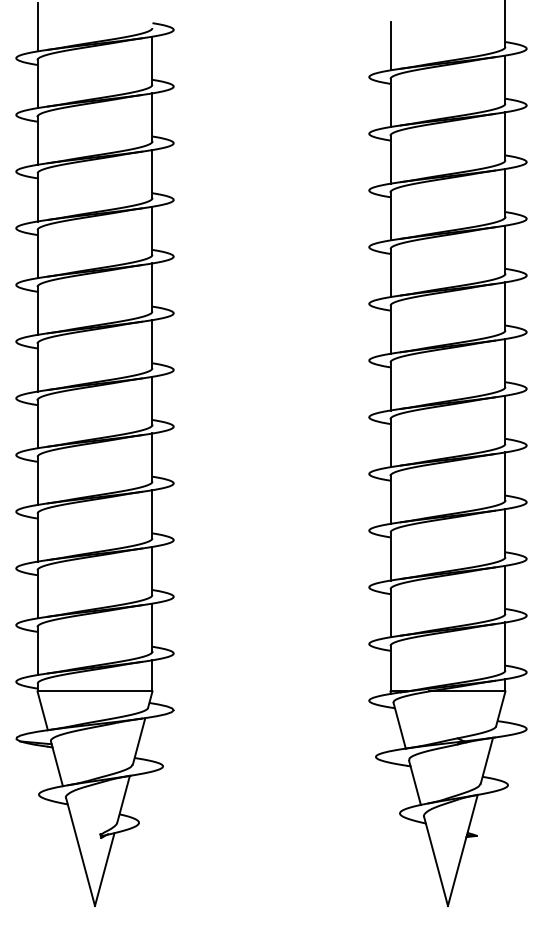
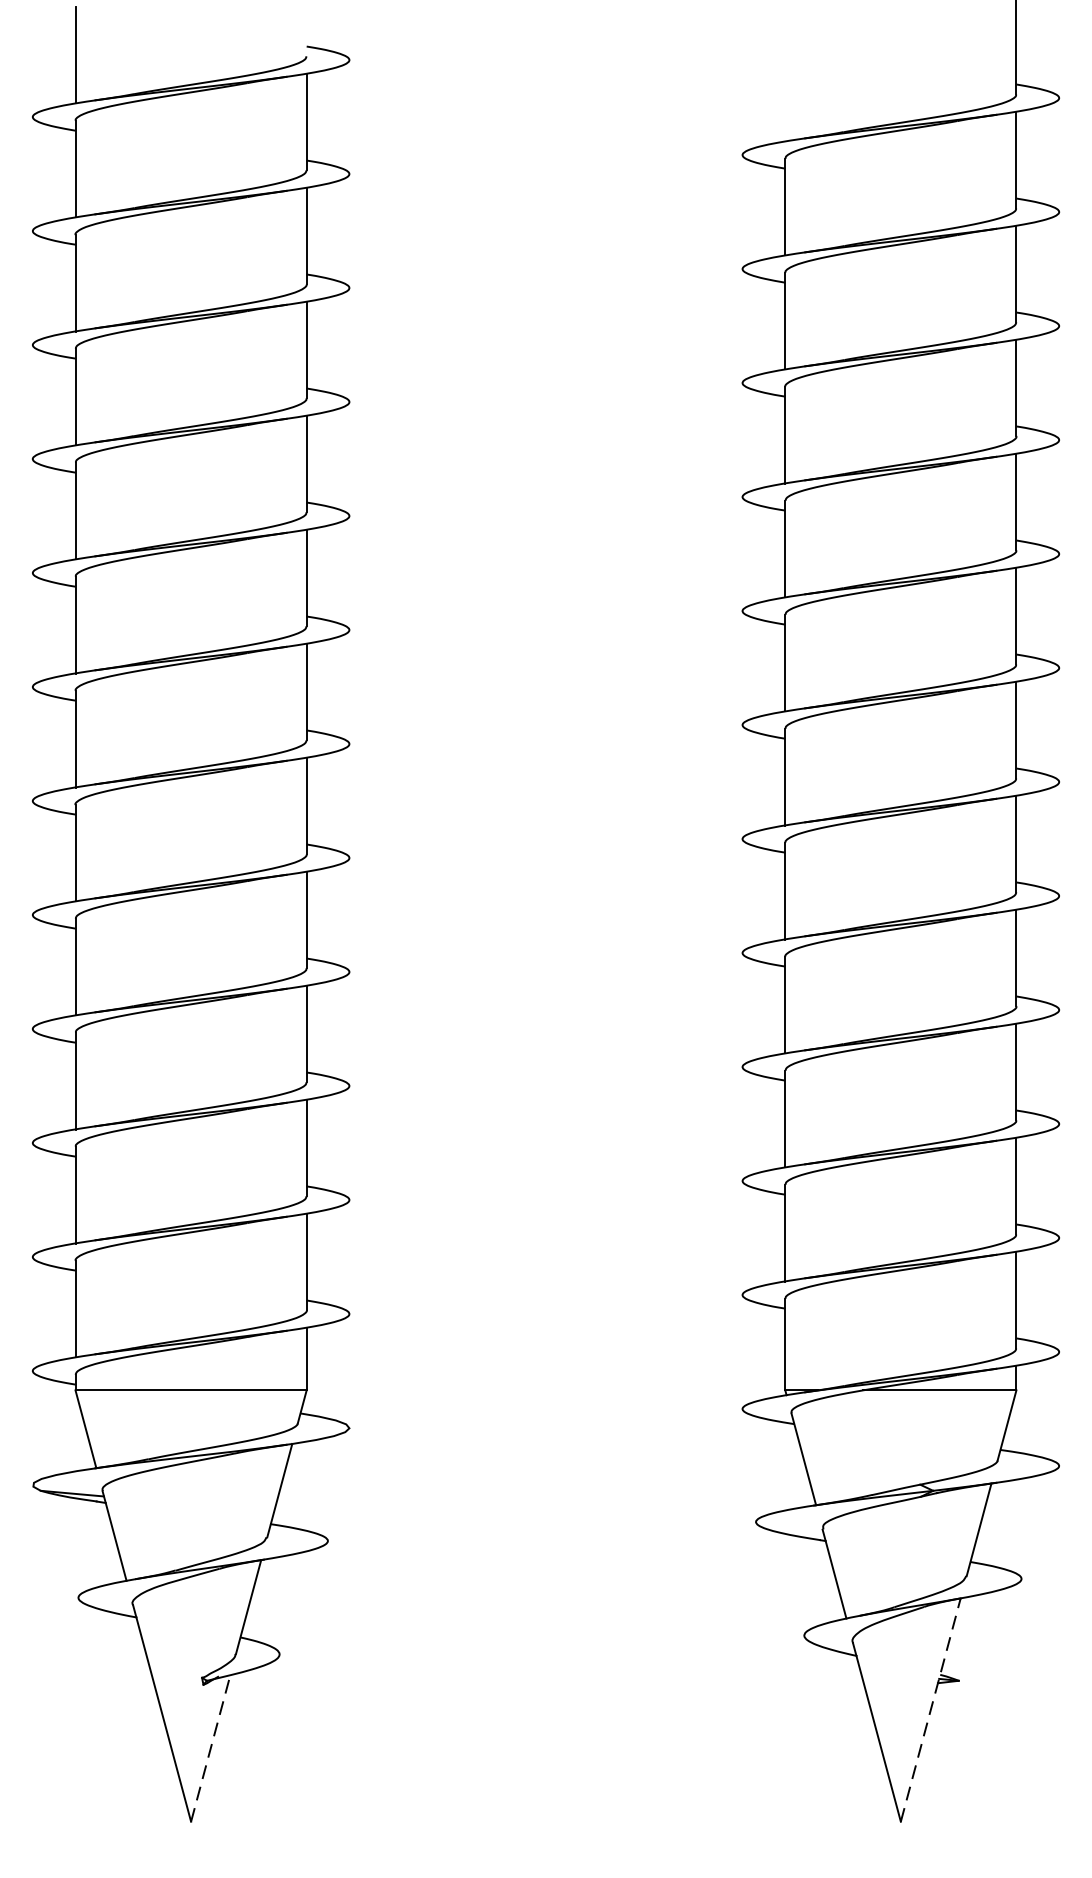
line: (390, 46) -> (785, 93), removed
line: (462, 850) -> (930, 1710), solid -> dashed
line: (104, 869) -> (210, 1748), solid -> dashed

